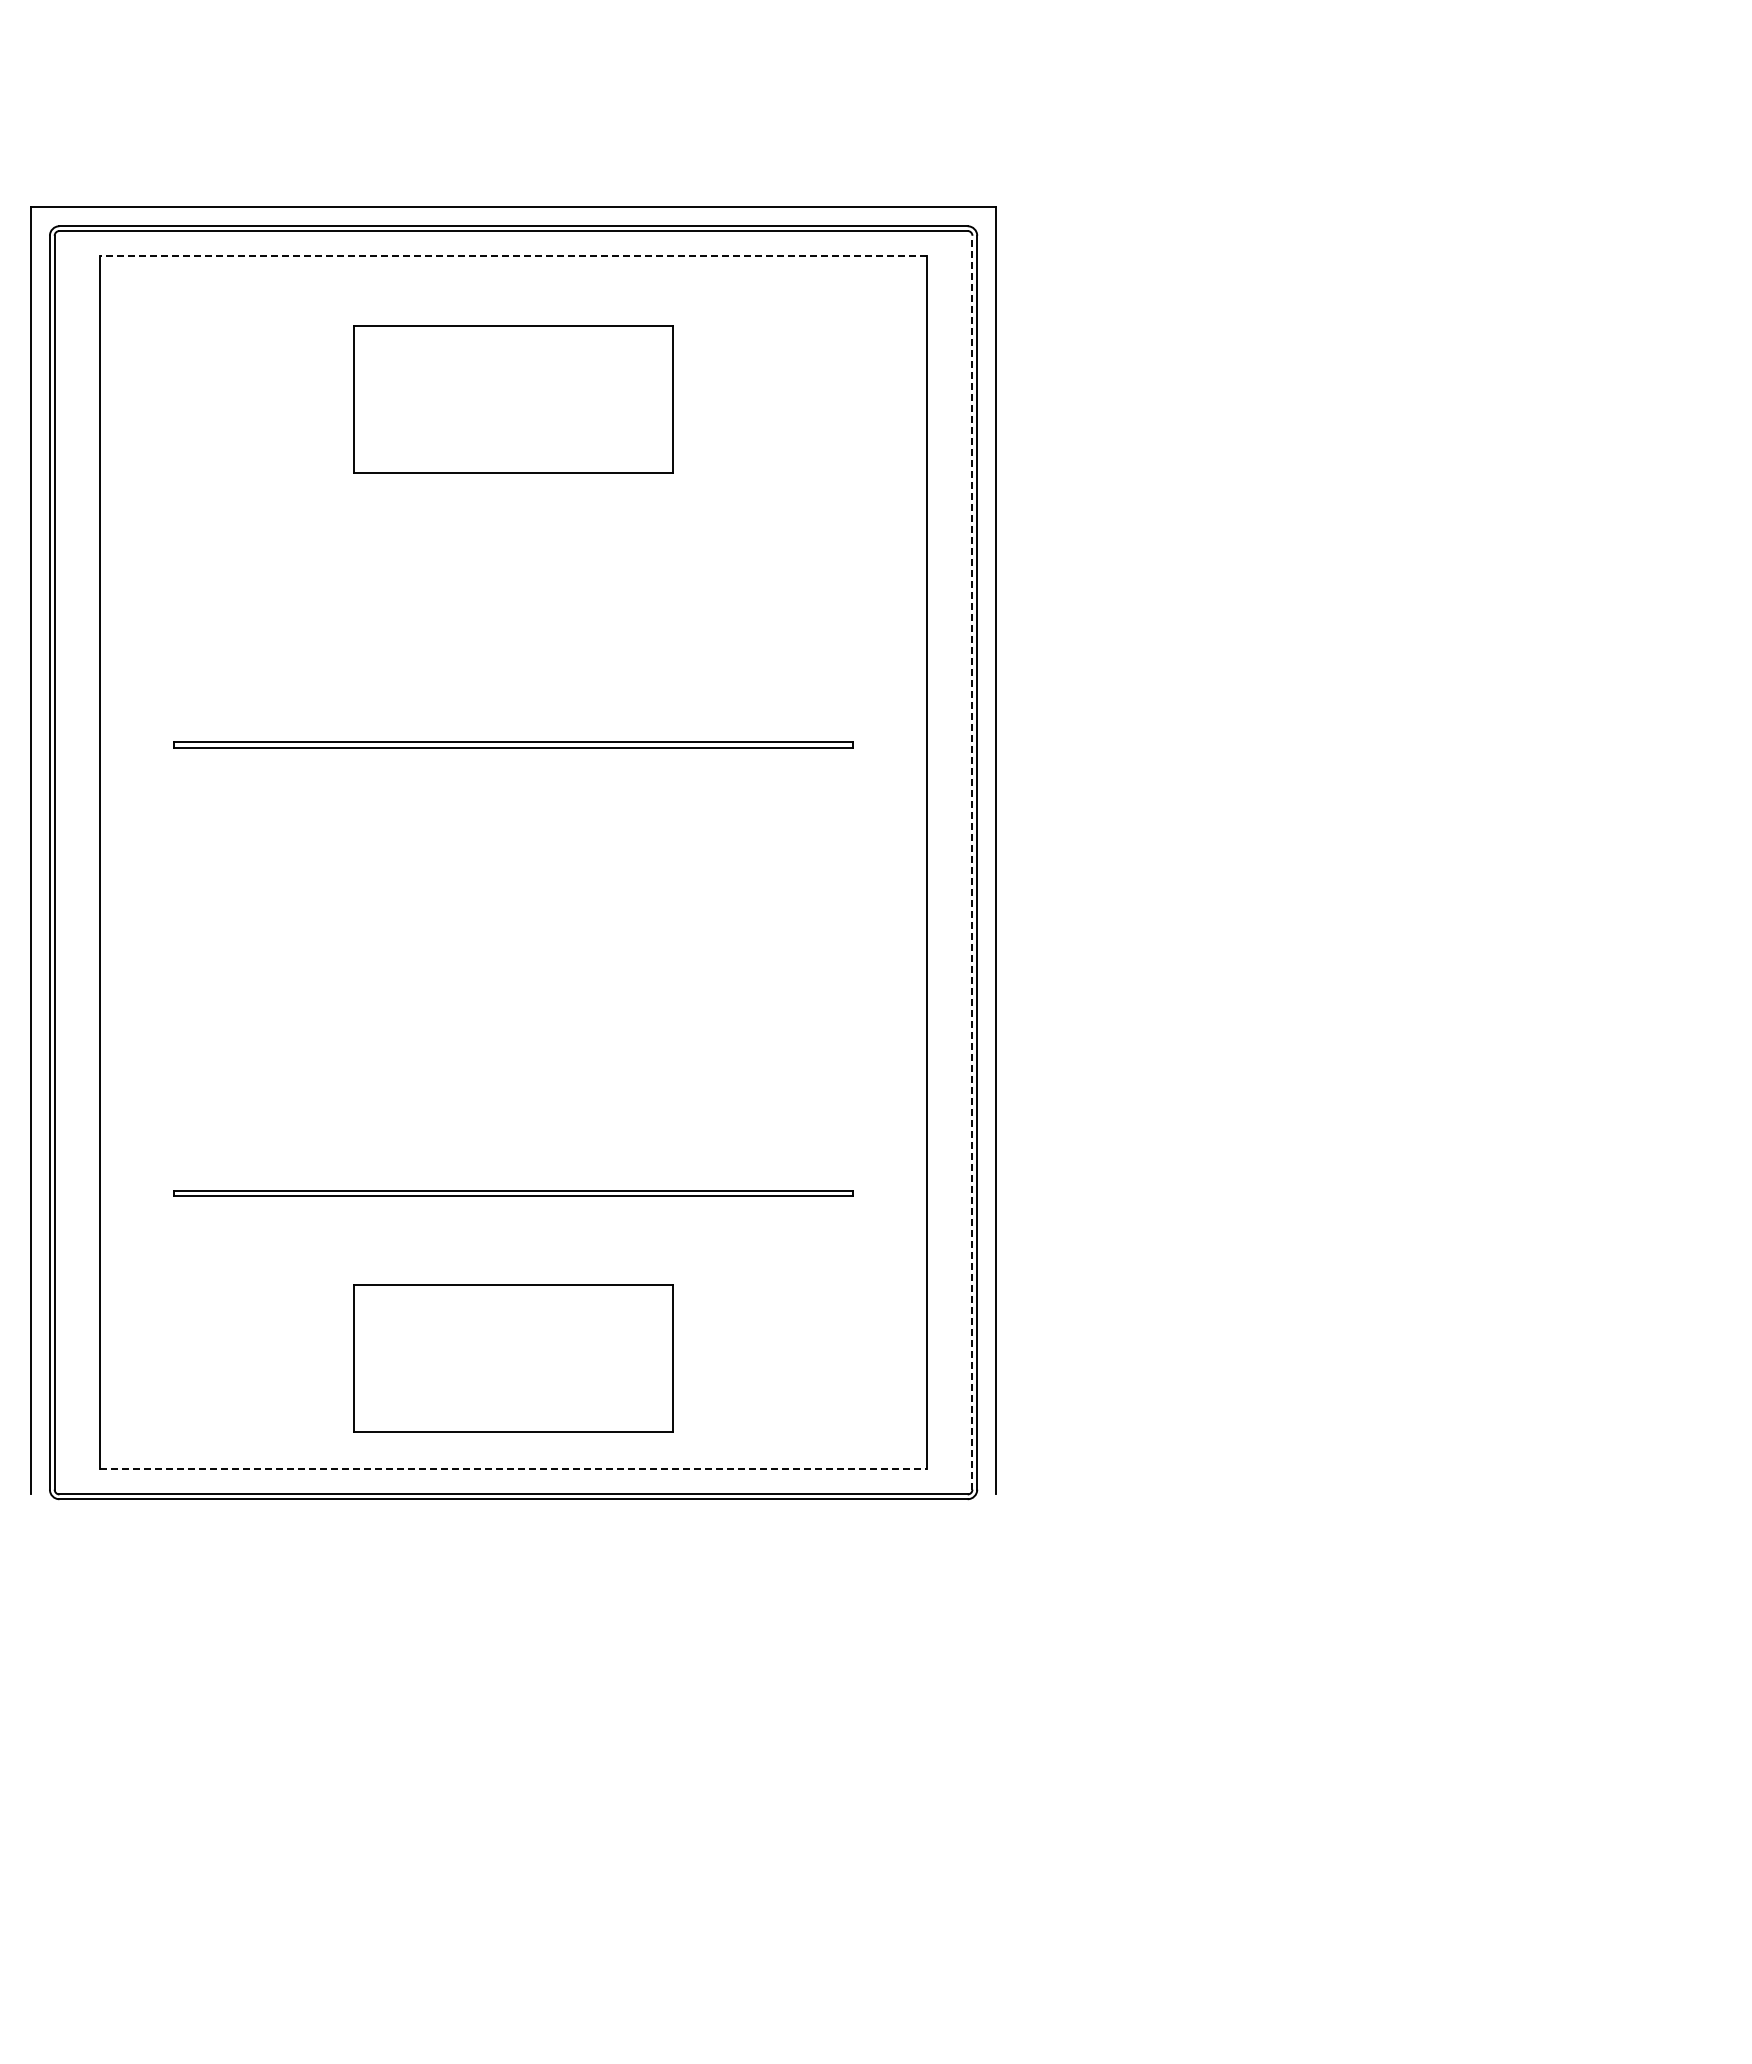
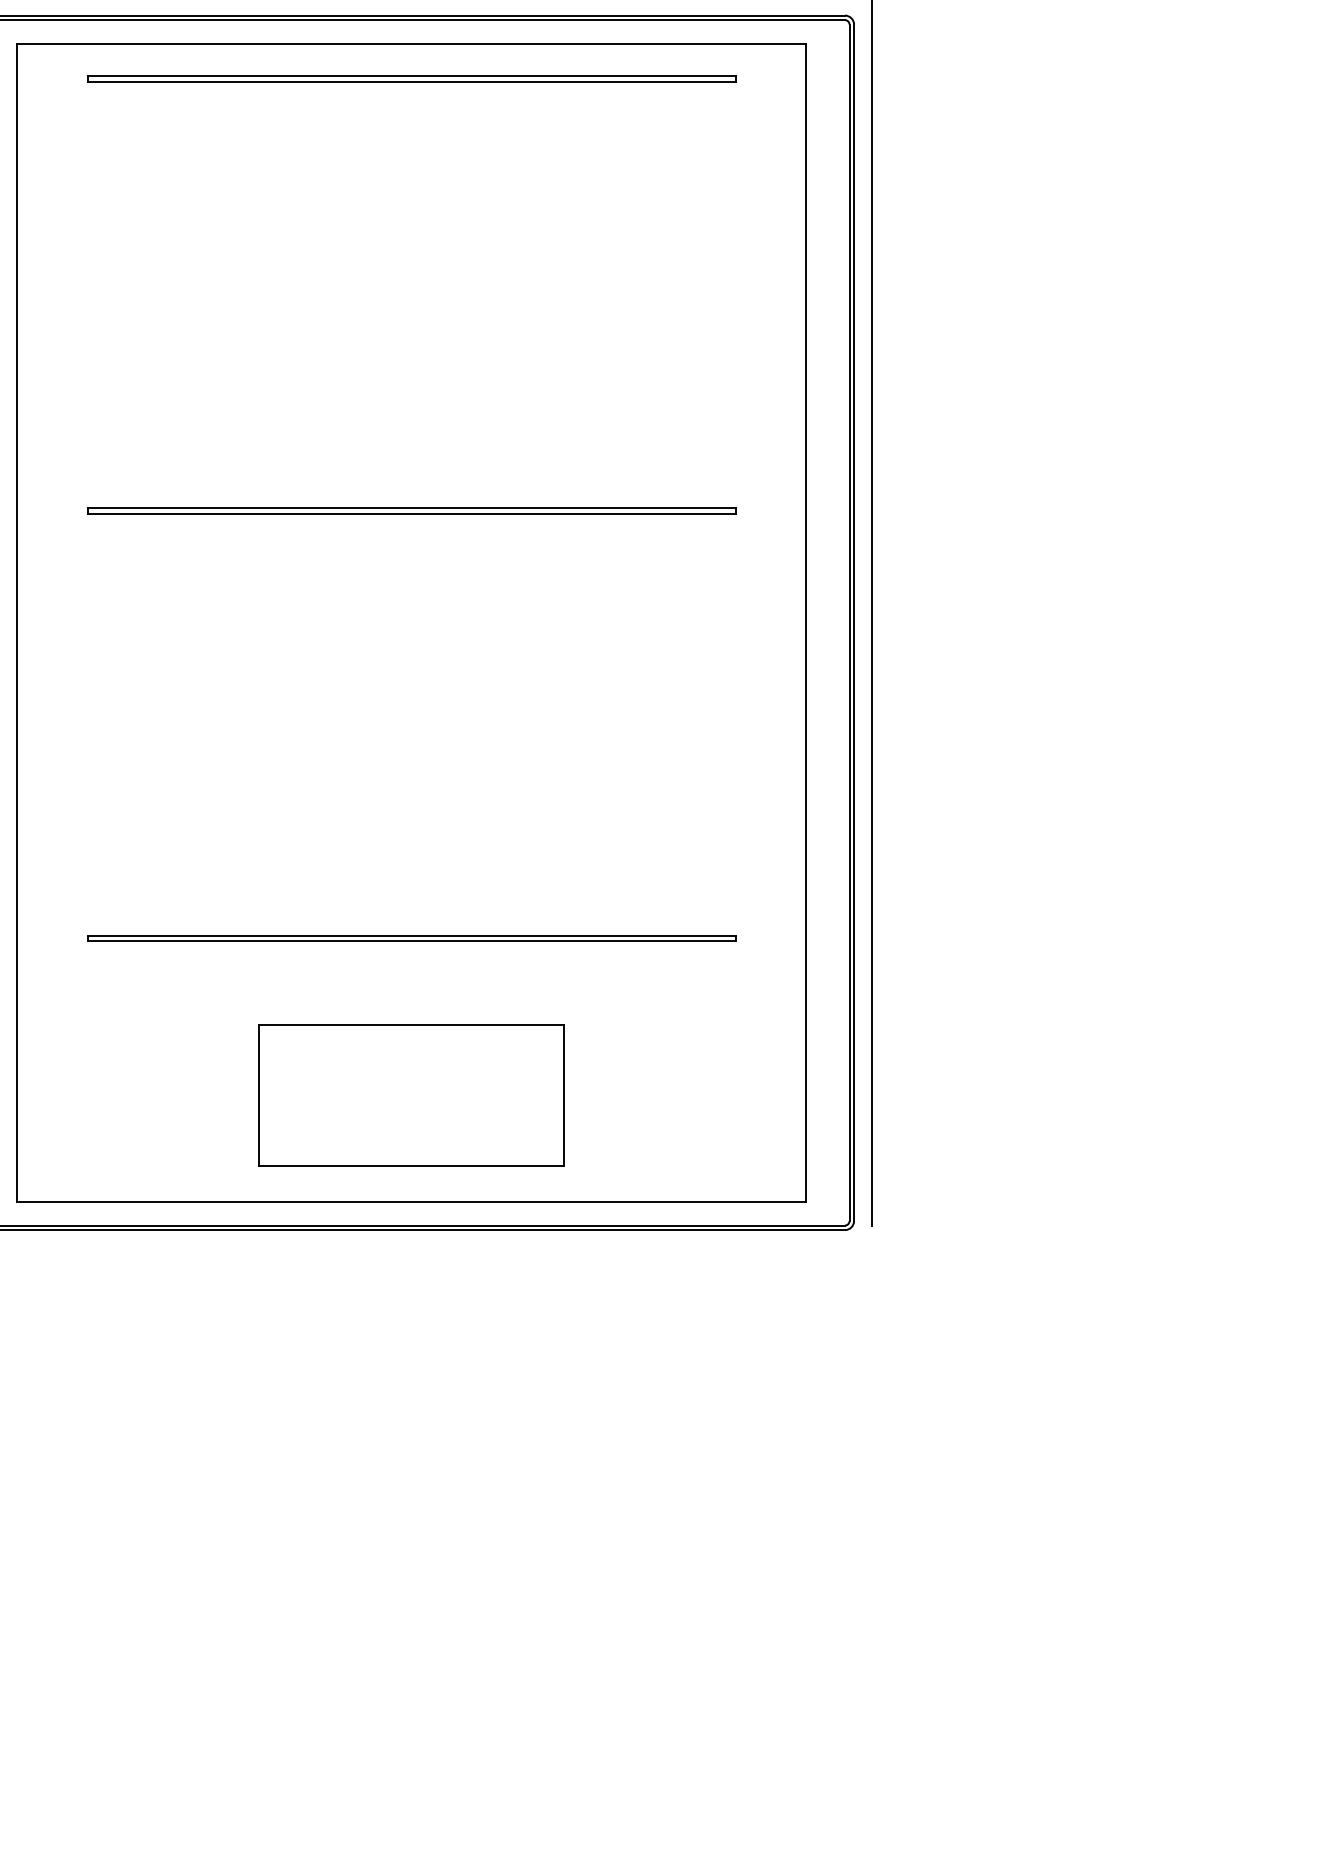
line: (513, 256) -> (411, 44), dashed -> solid
part: (513, 291) -> (411, 77), added
part: (513, 399) -> (411, 180), removed
line: (972, 862) -> (849, 622), dashed -> solid
line: (513, 1469) -> (411, 1201), dashed -> solid

